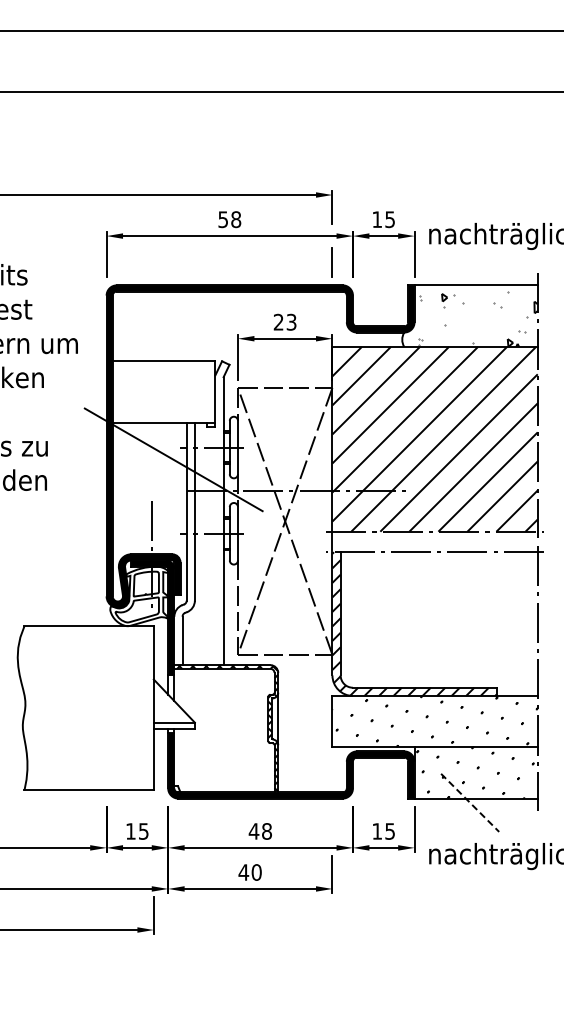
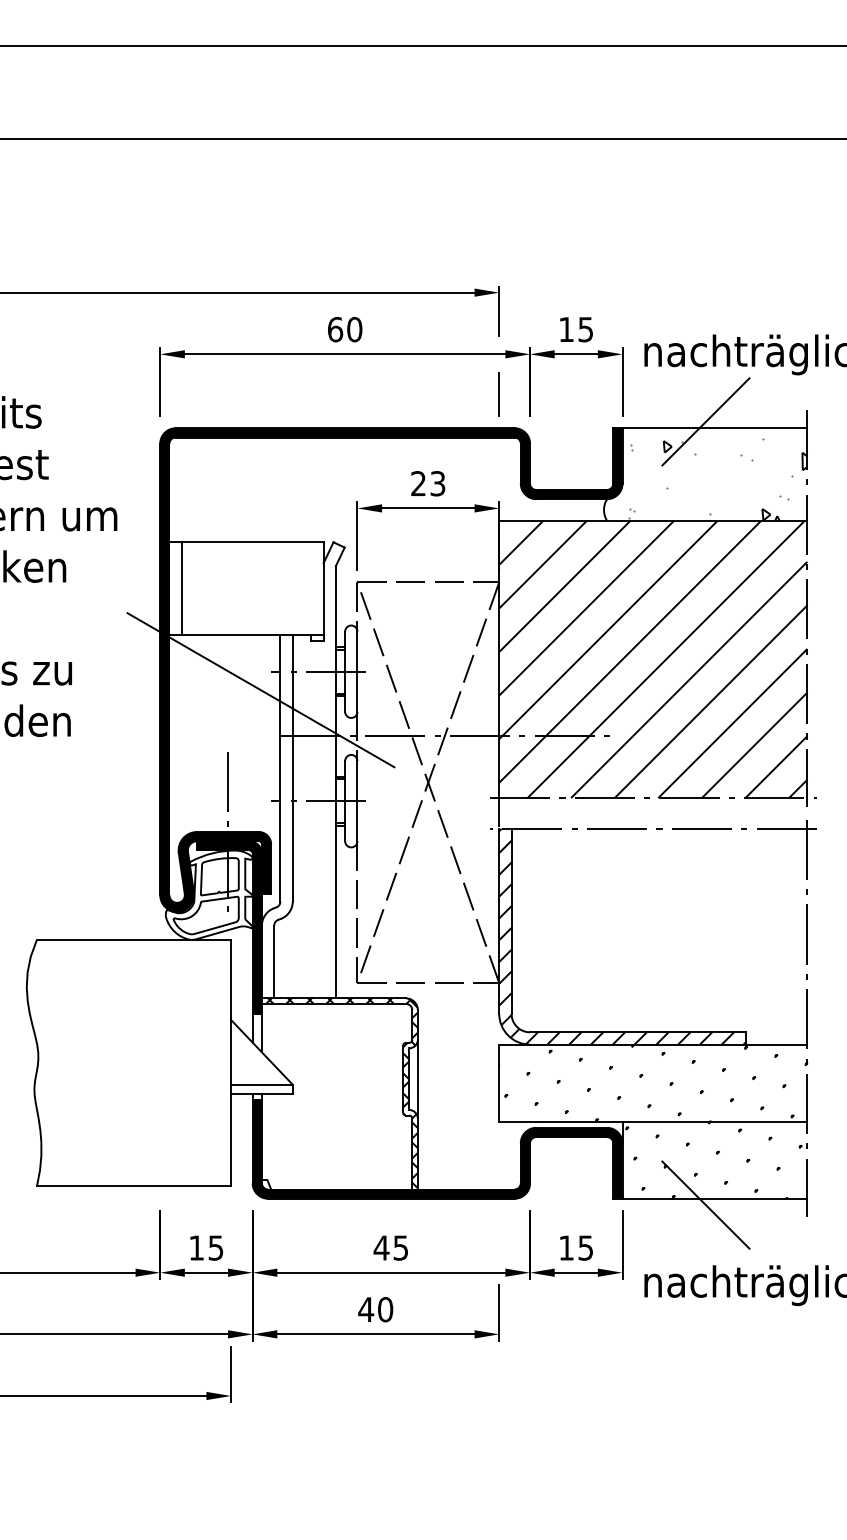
text: (229, 219) -> (344, 329), 58 -> 60
line: (470, 281) -> (706, 422), added
line: (120, 391) -> (181, 587), added
line: (470, 803) -> (706, 1206), dashed -> solid
text: (266, 831) -> (400, 1248), 48 -> 45

